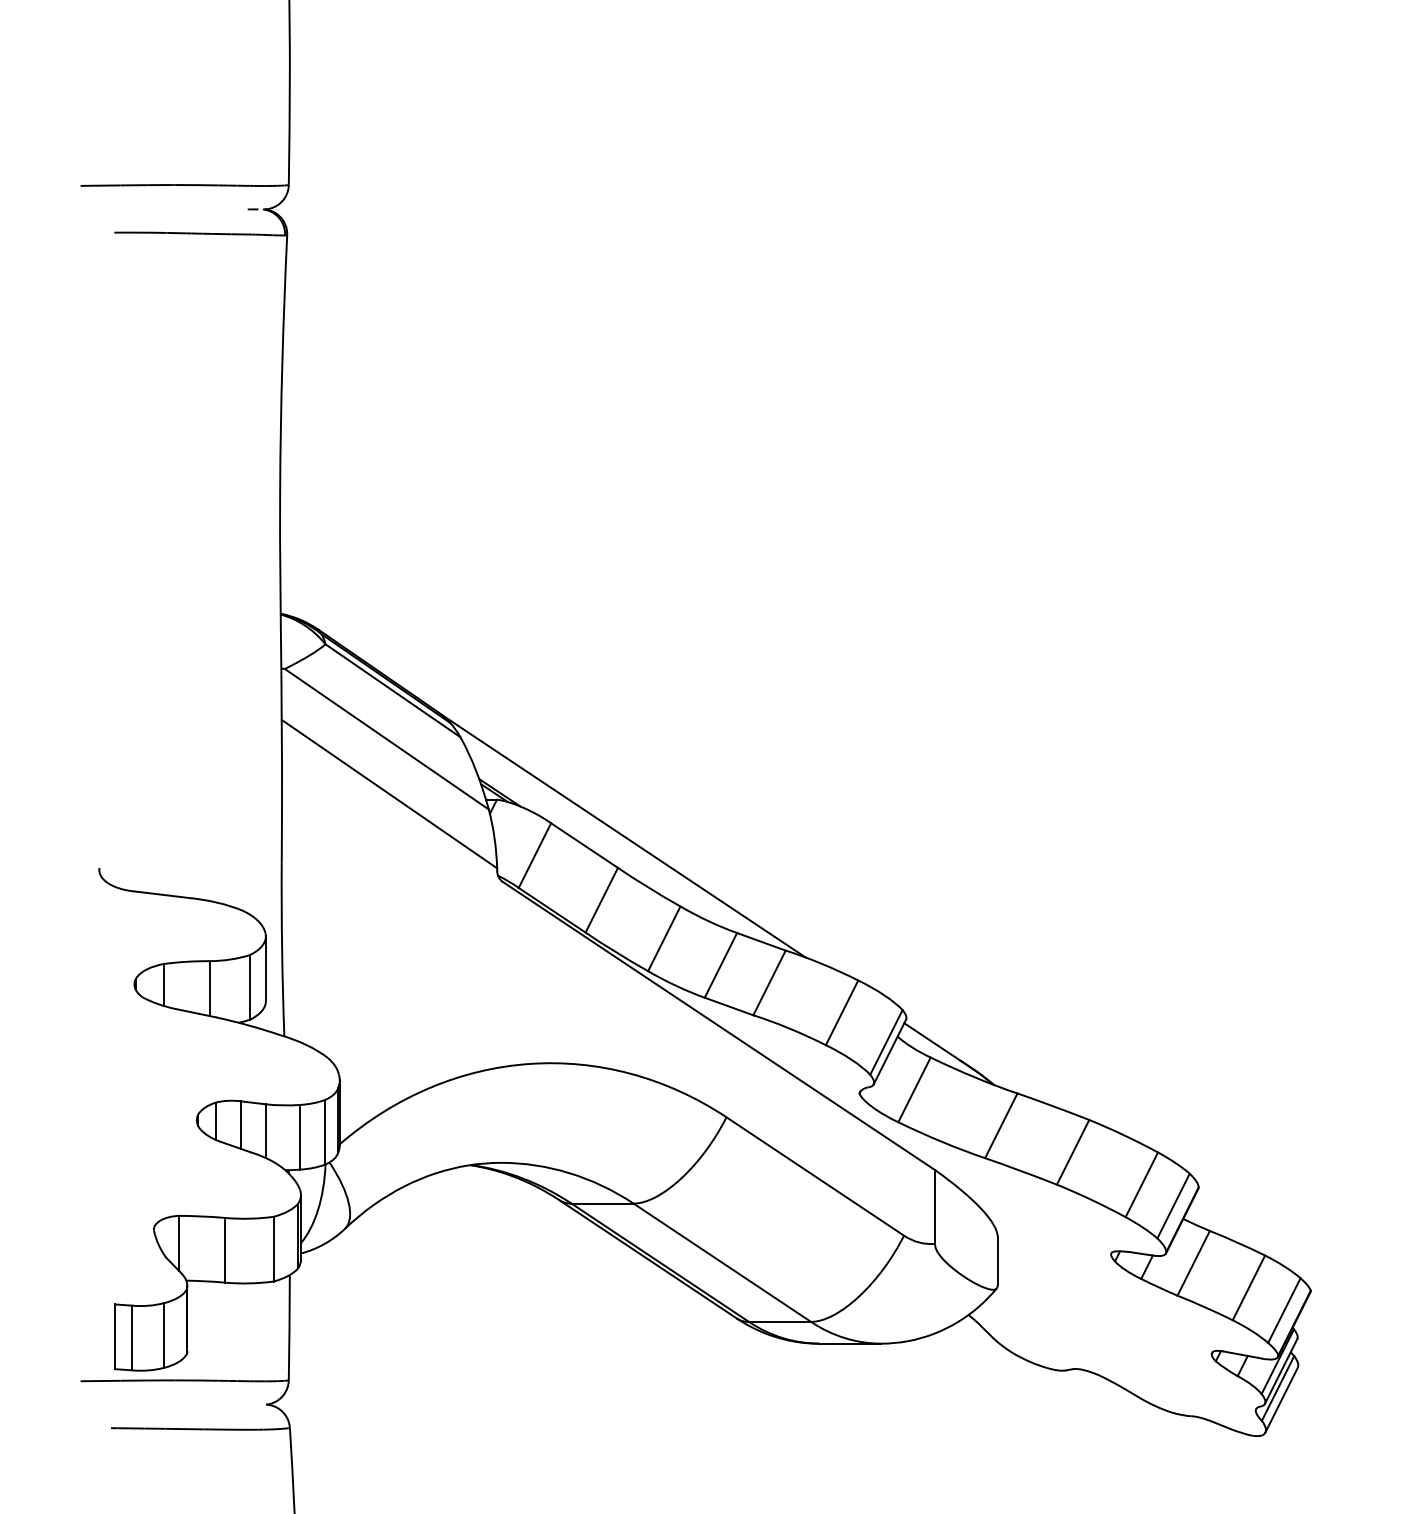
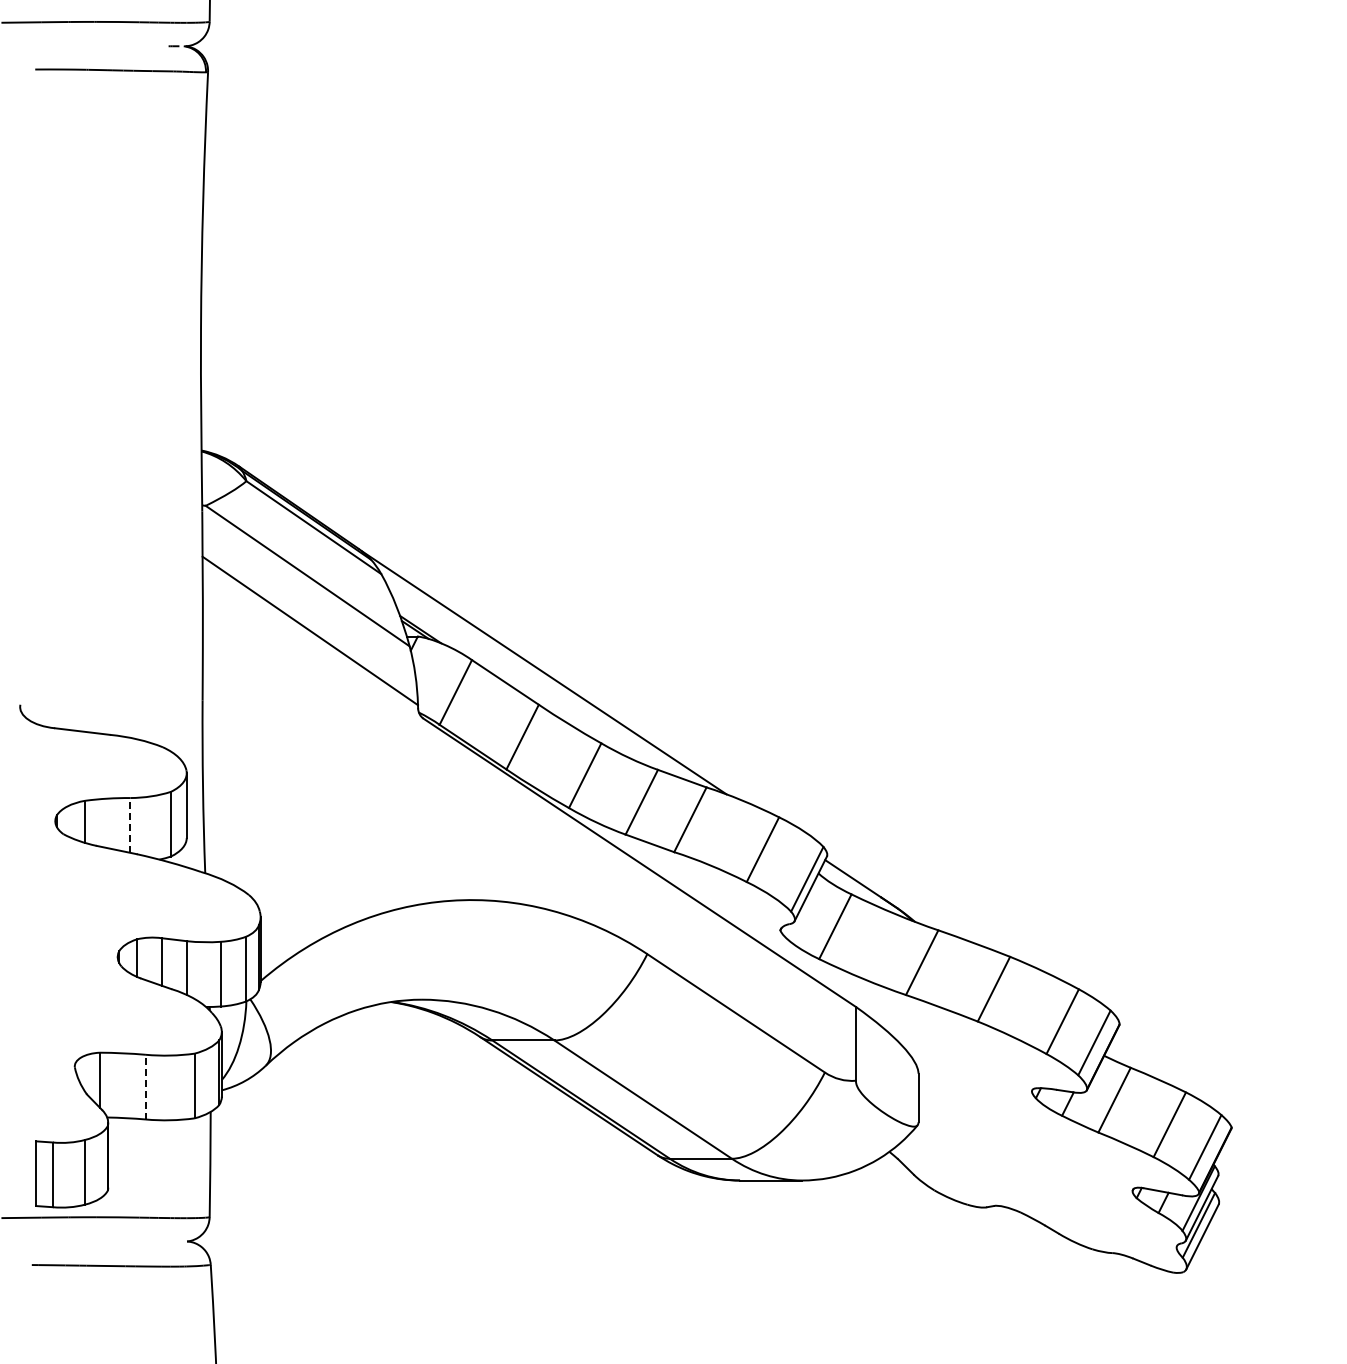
line: (209, 988) -> (130, 825), solid -> dashed
line: (225, 1249) -> (146, 1086), solid -> dashed

